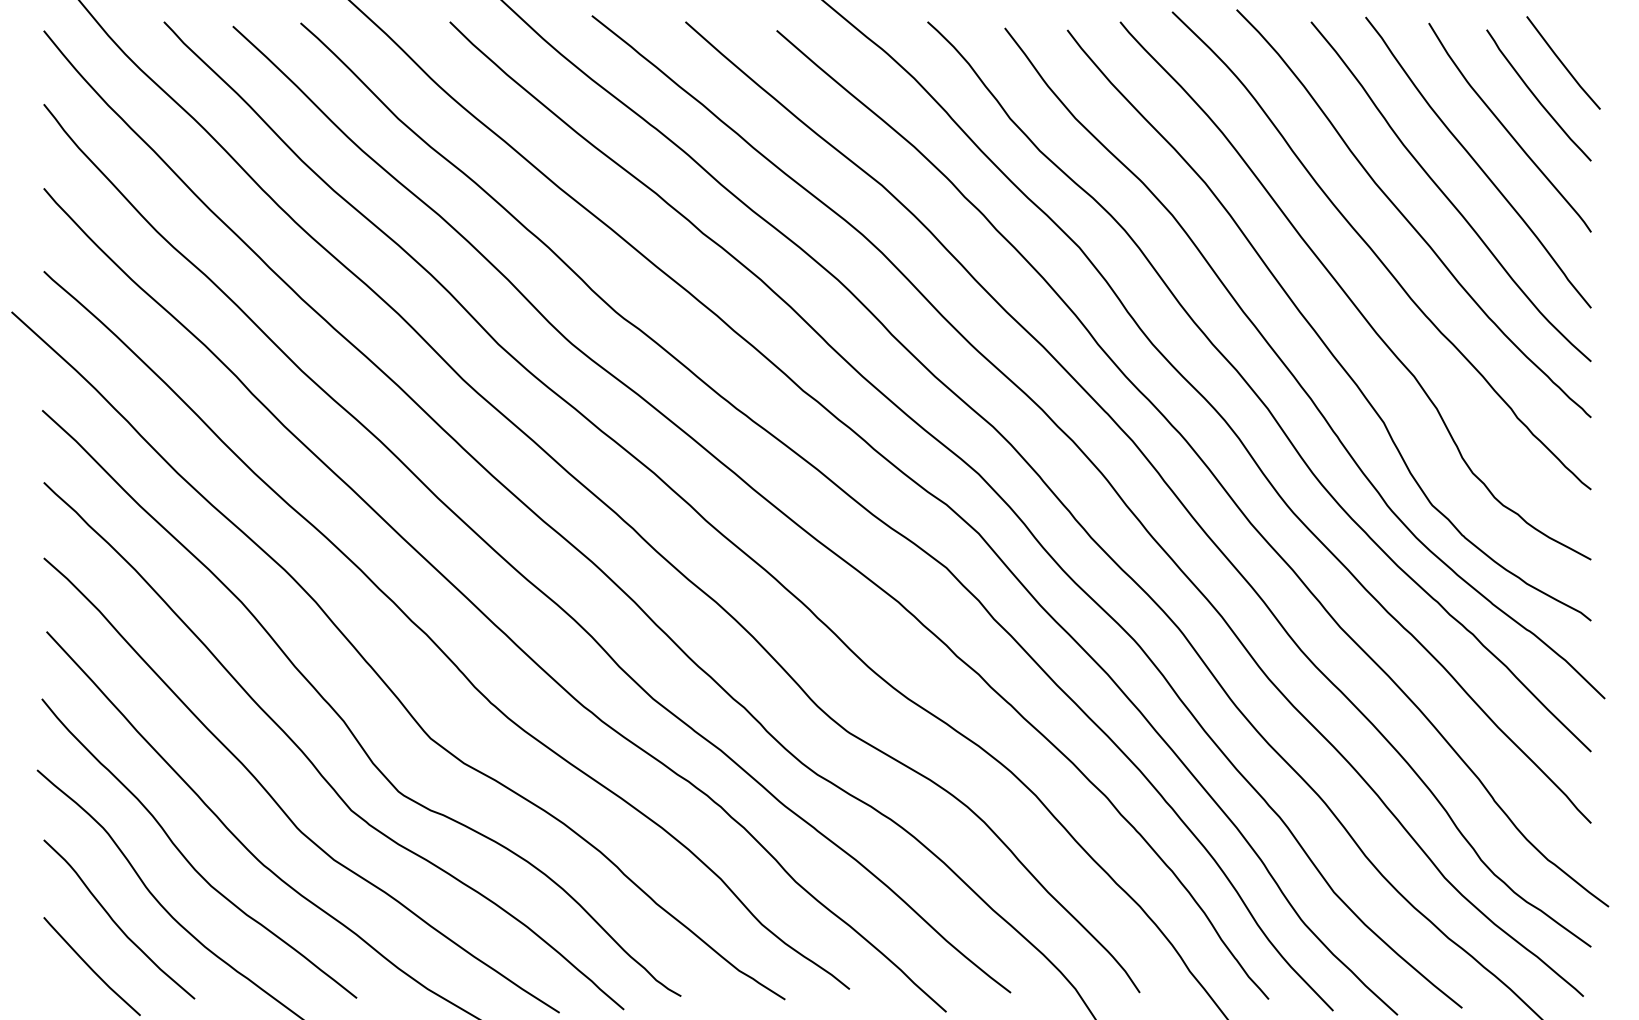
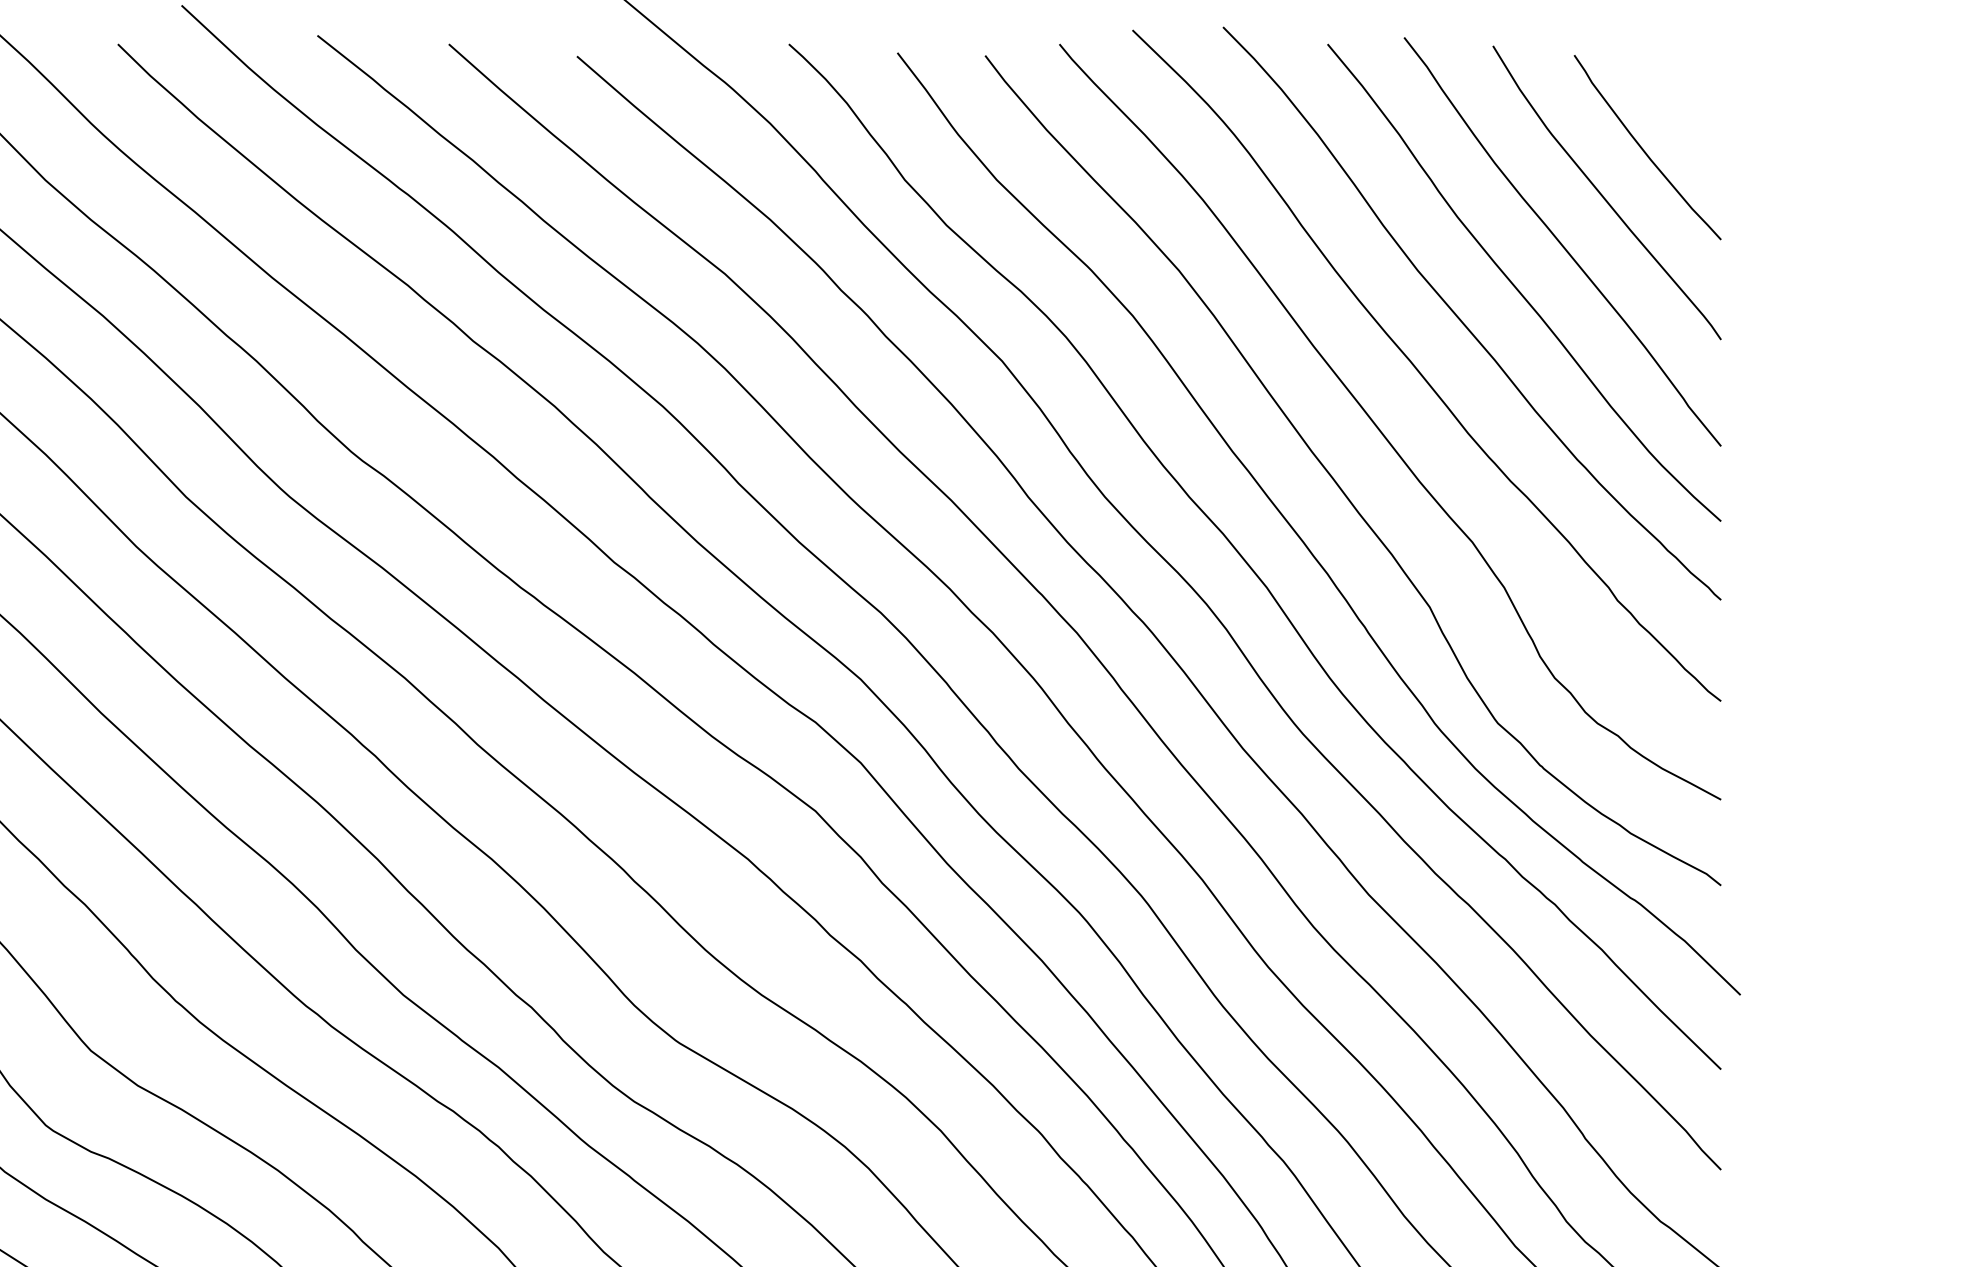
line: (1562, 62) -> (1680, 101), removed

